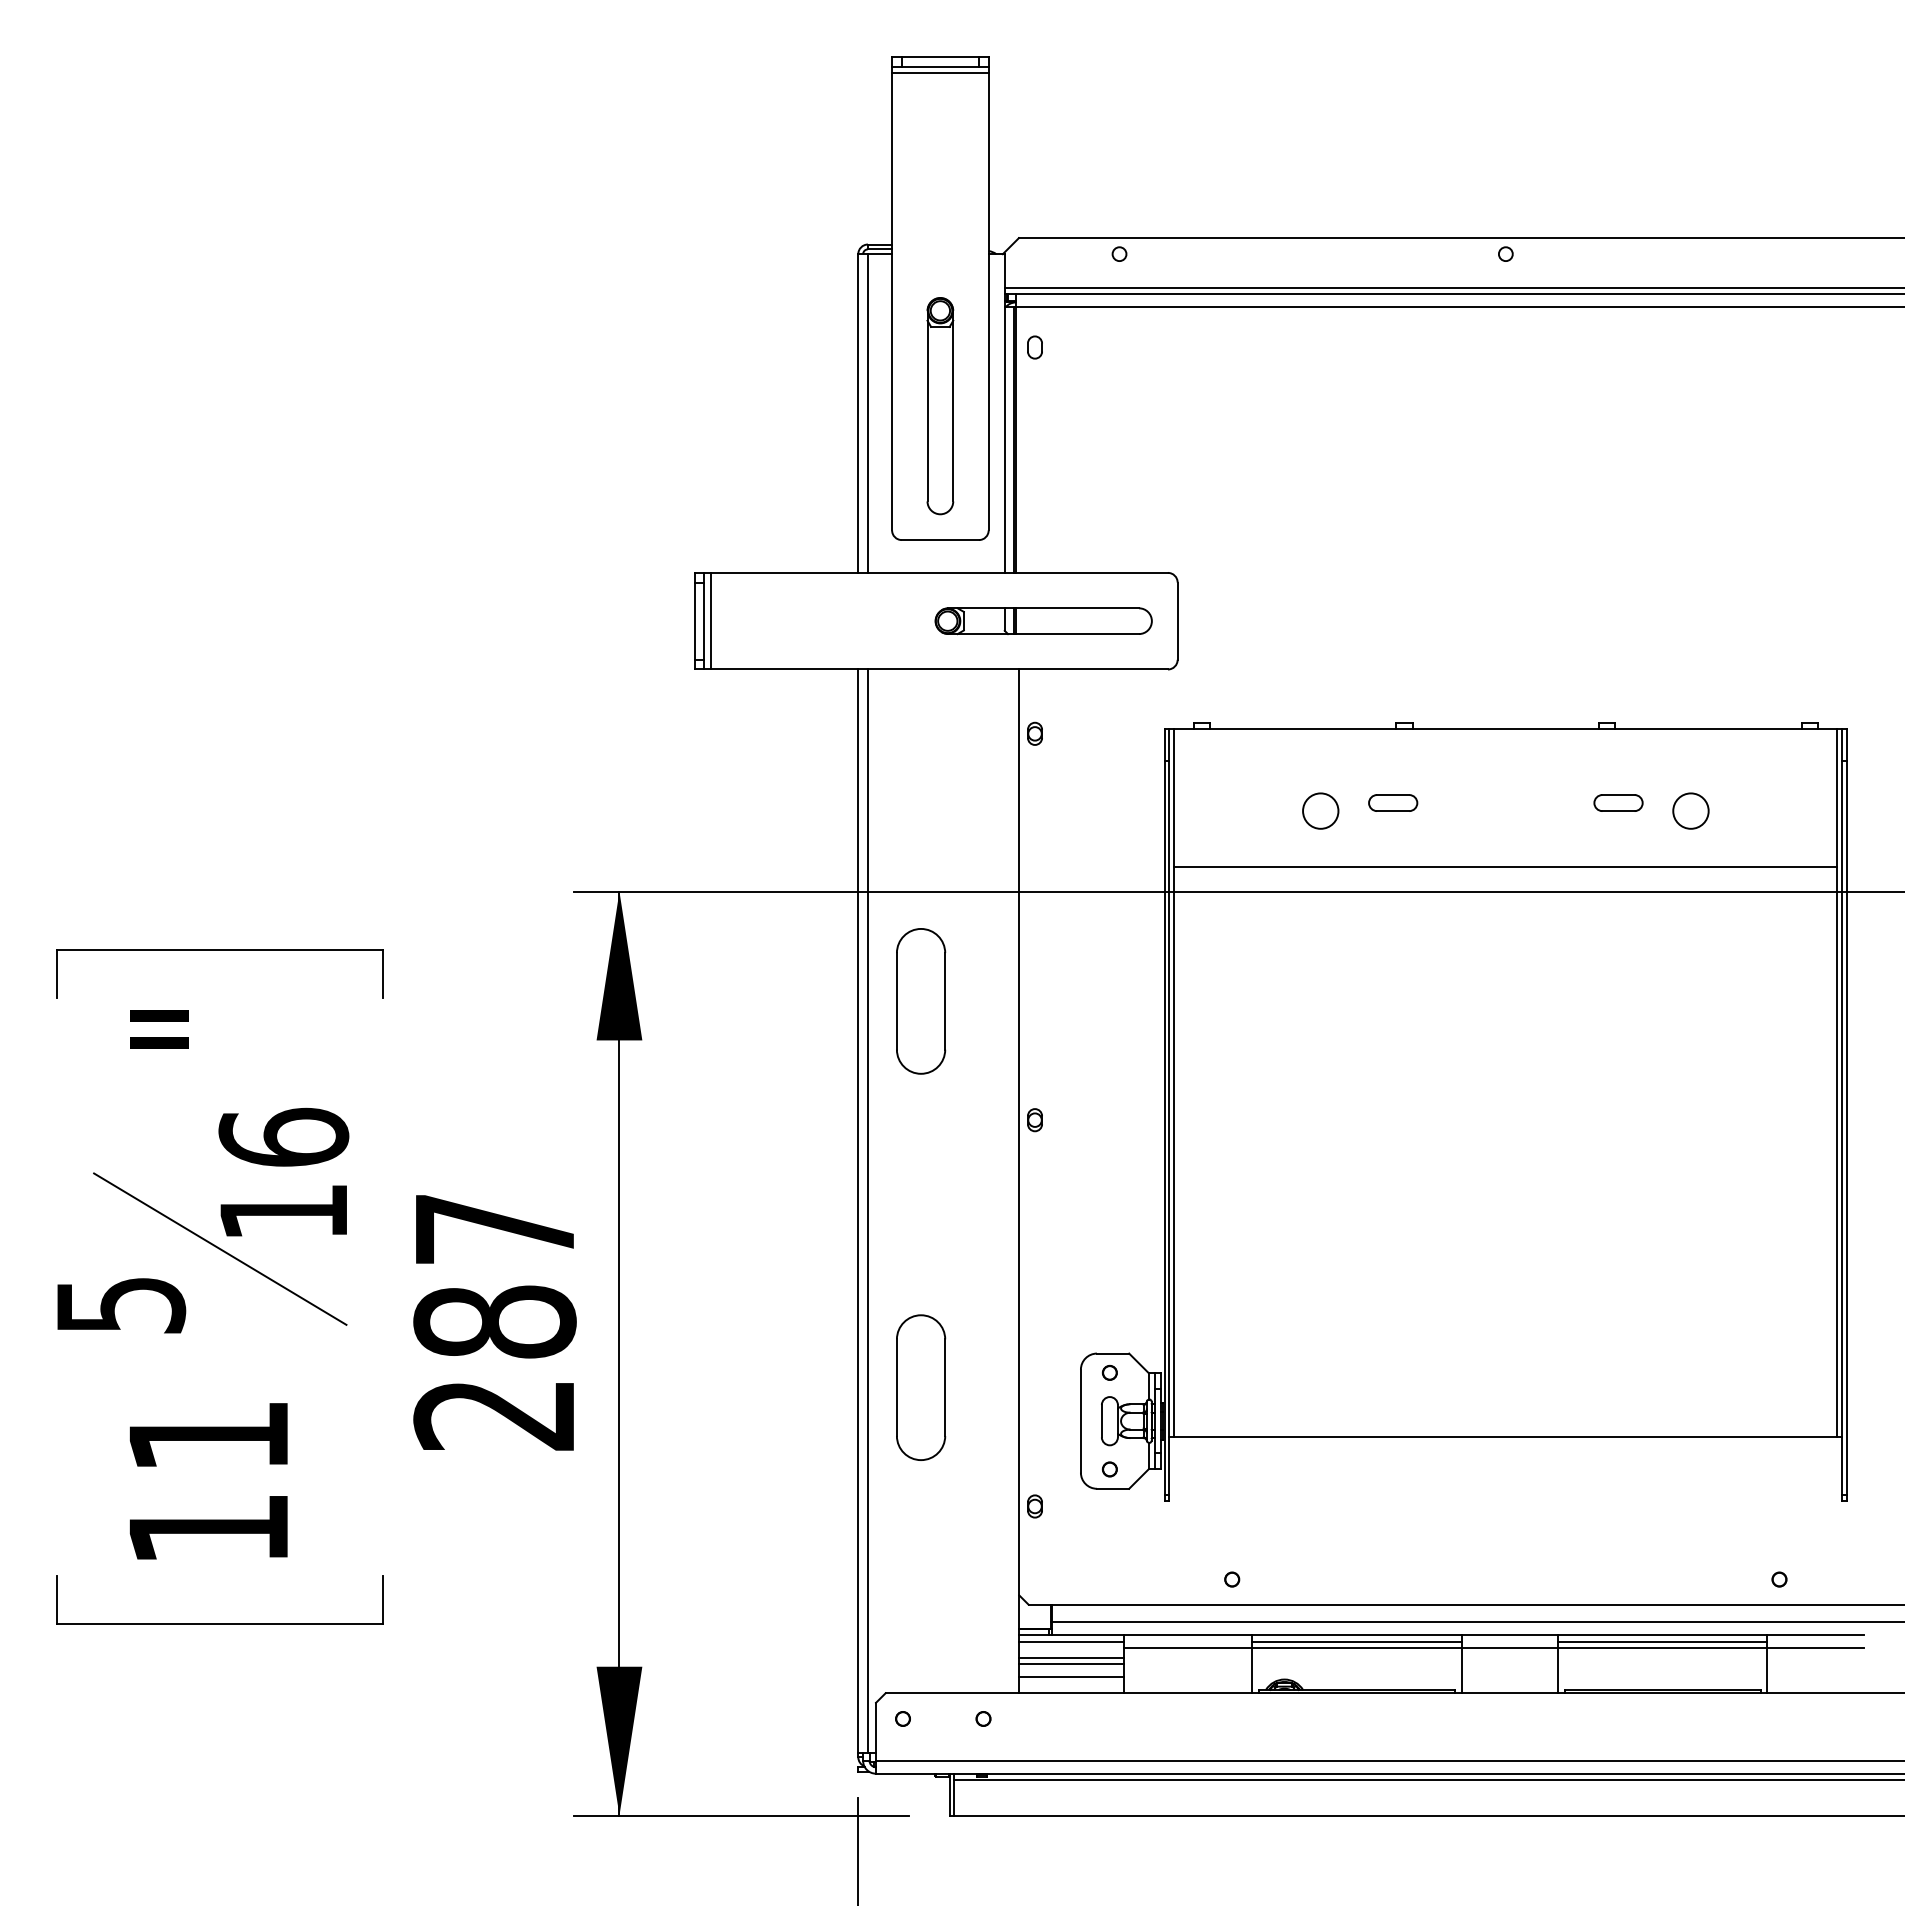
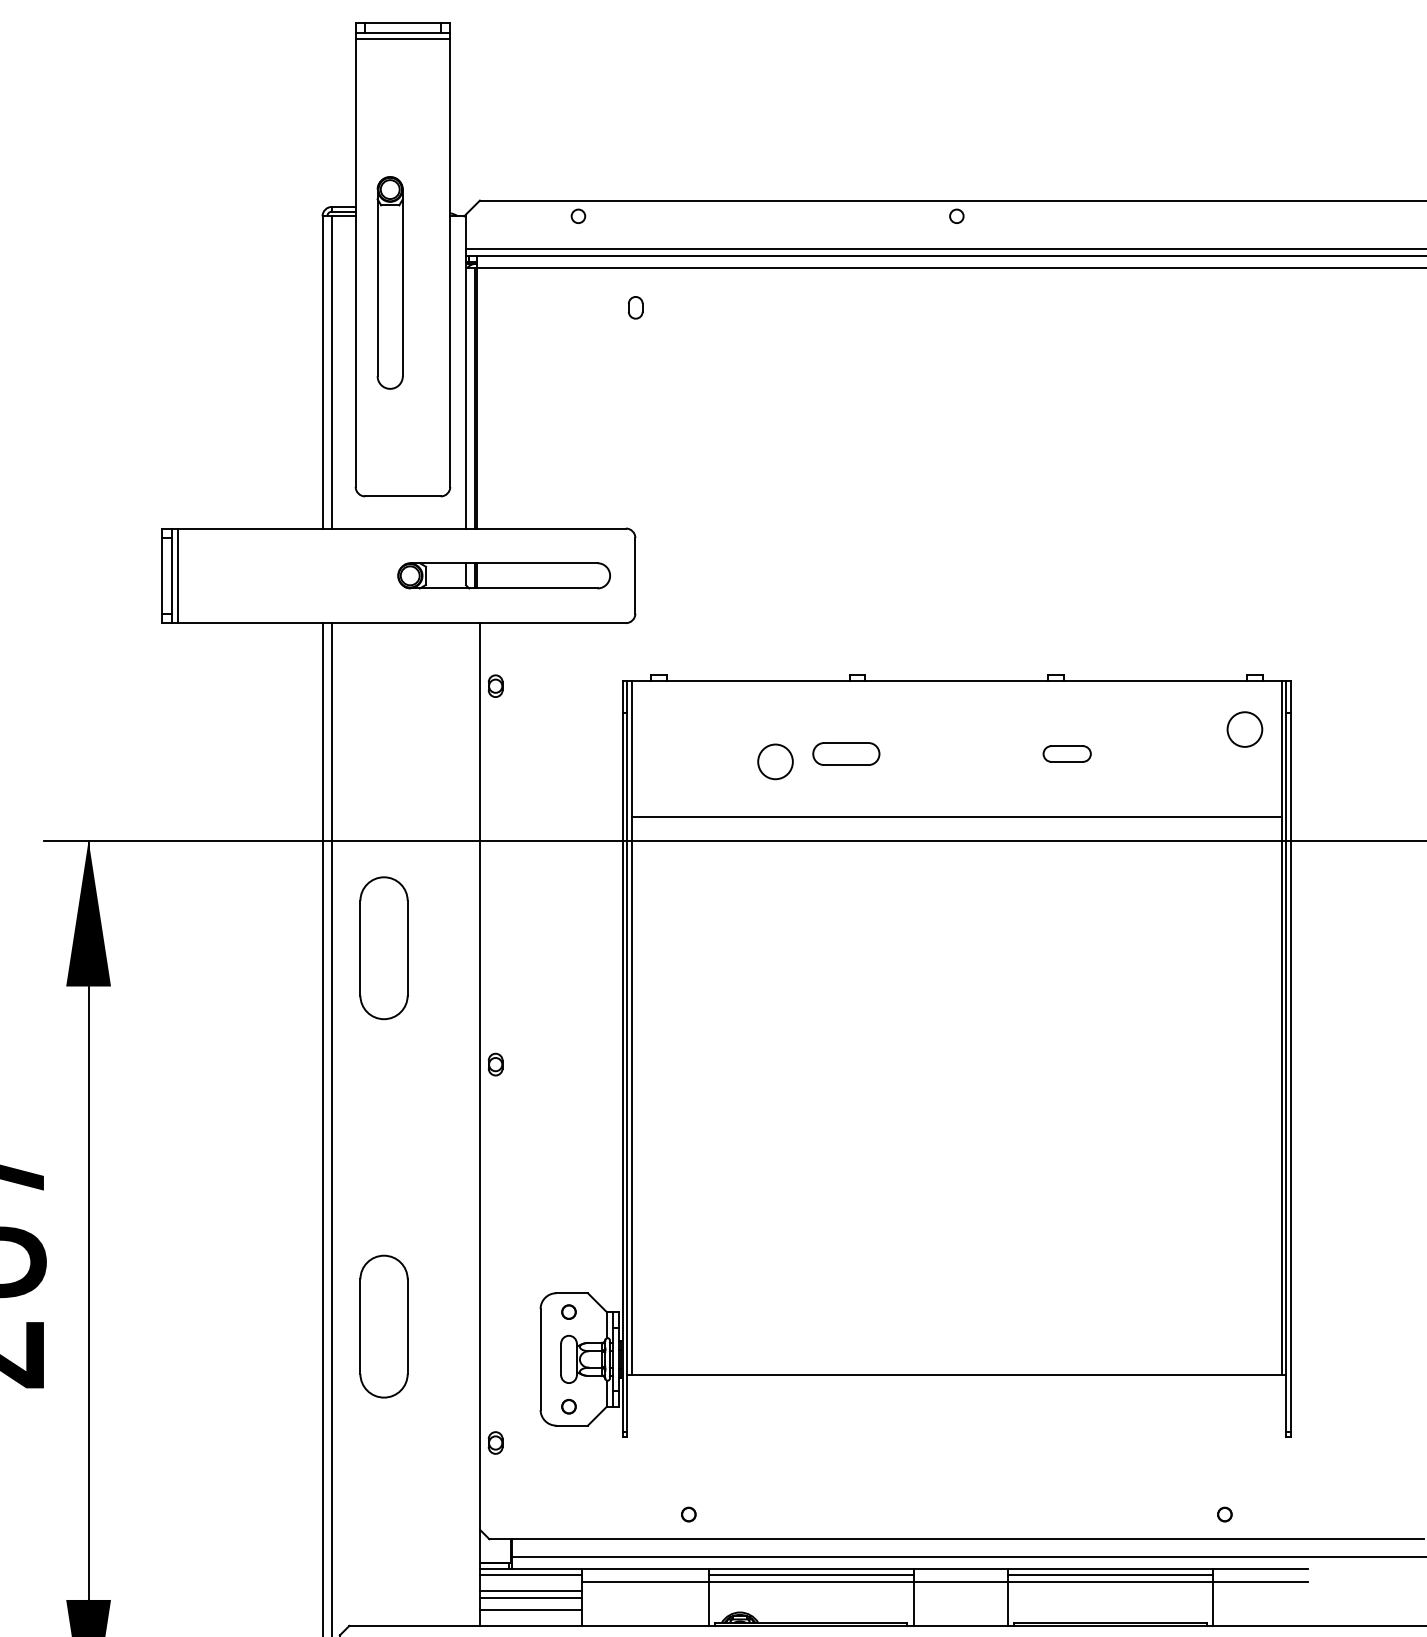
part: (1034, 347) -> (635, 307), moved
part: (940, 406) -> (390, 283), moved
part: (1393, 802) -> (846, 753), size x1.4
circle: (1690, 810) -> (1244, 728), moved

